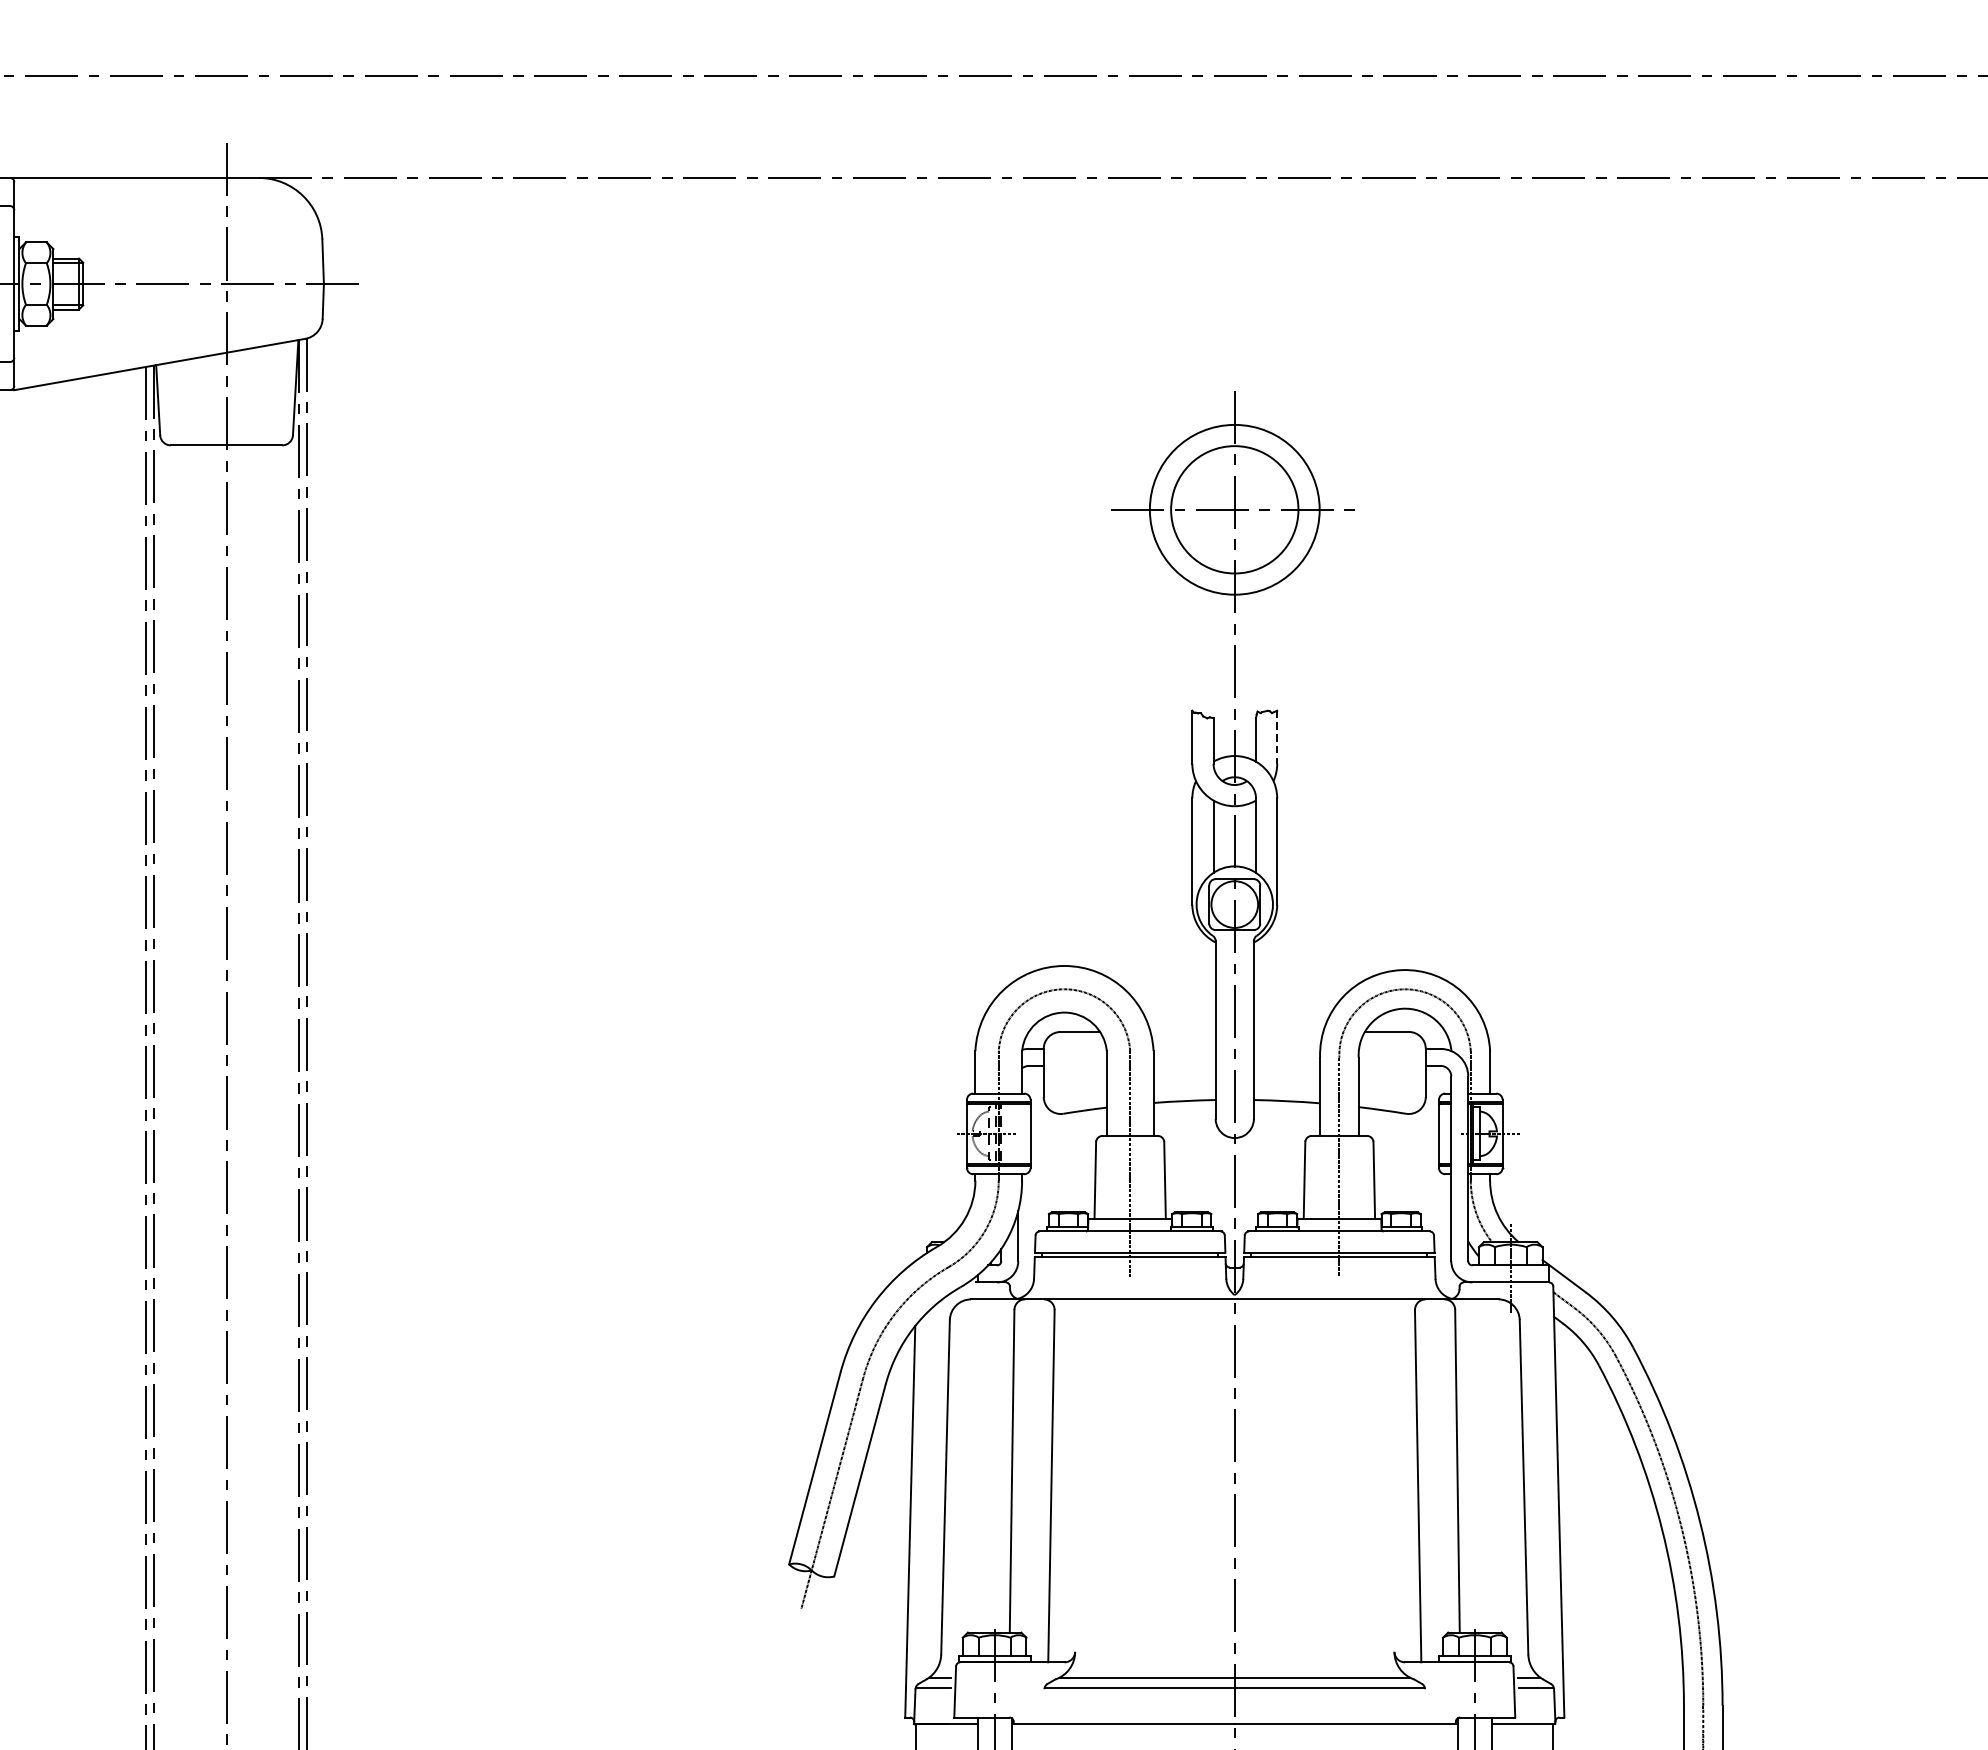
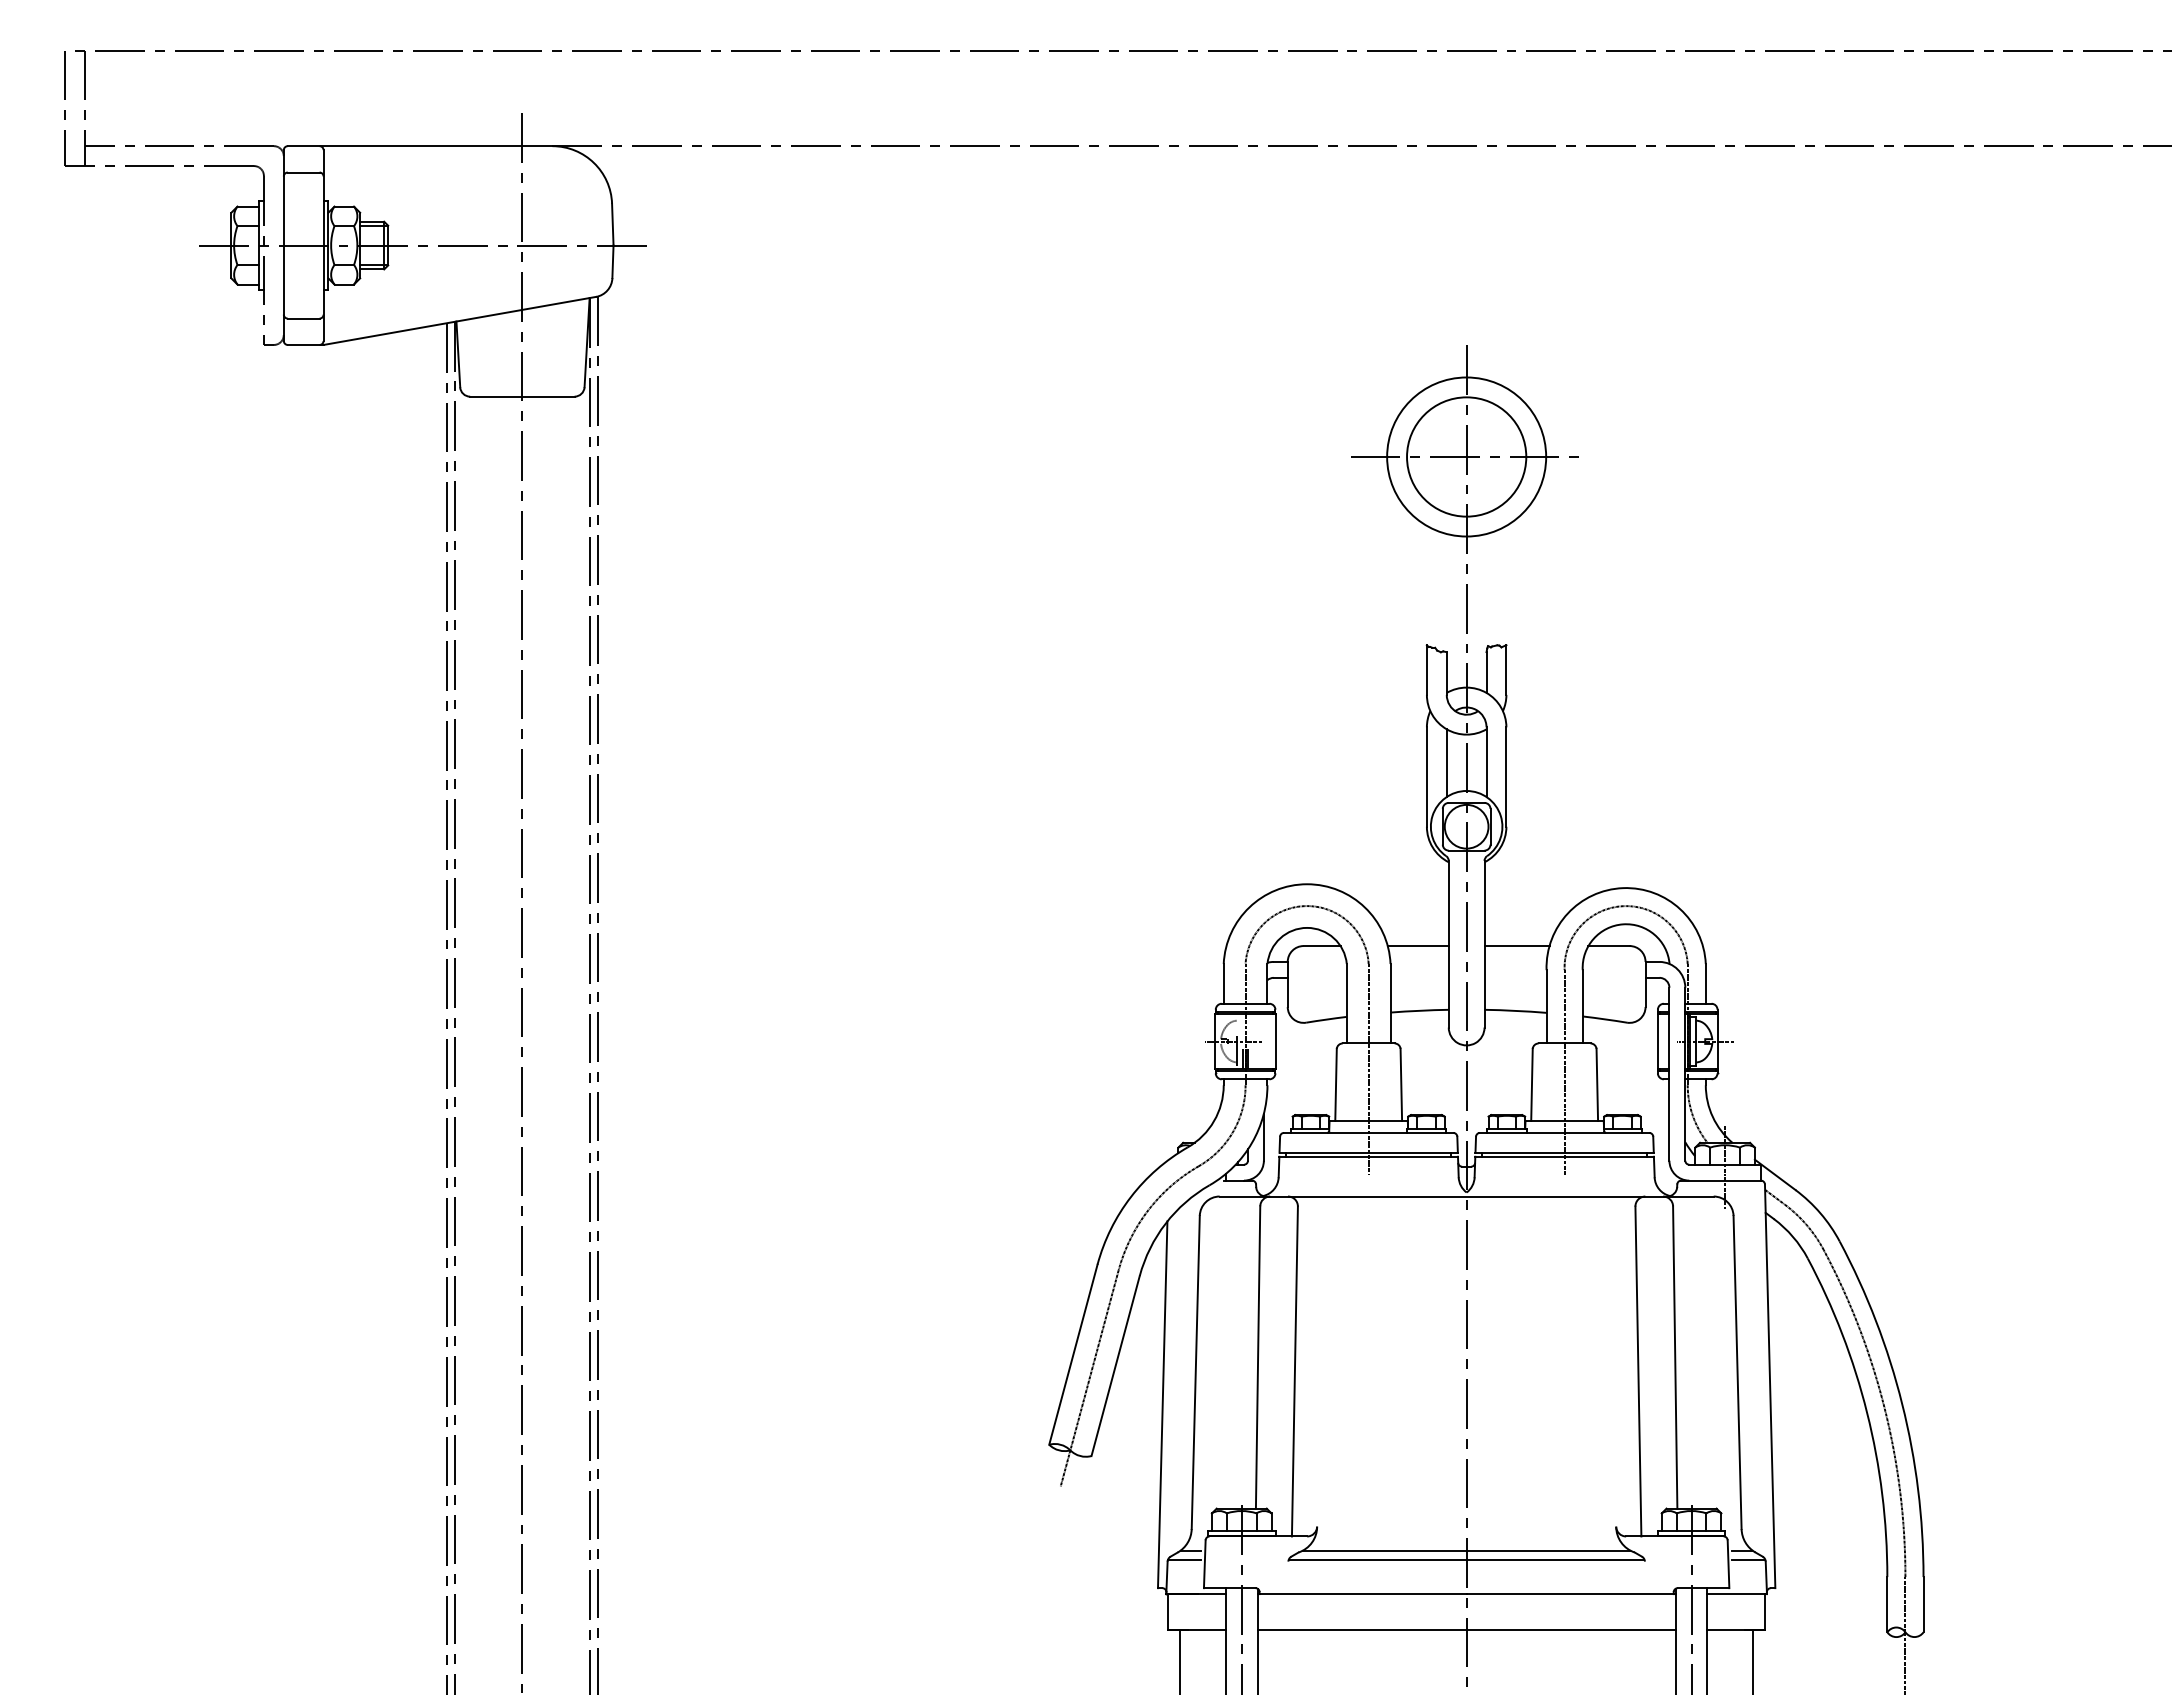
line: (1277, 737) -> (1506, 670), dashed -> solid
line: (1182, 1032) -> (1417, 946), added
line: (1288, 1032) -> (1516, 946), added

